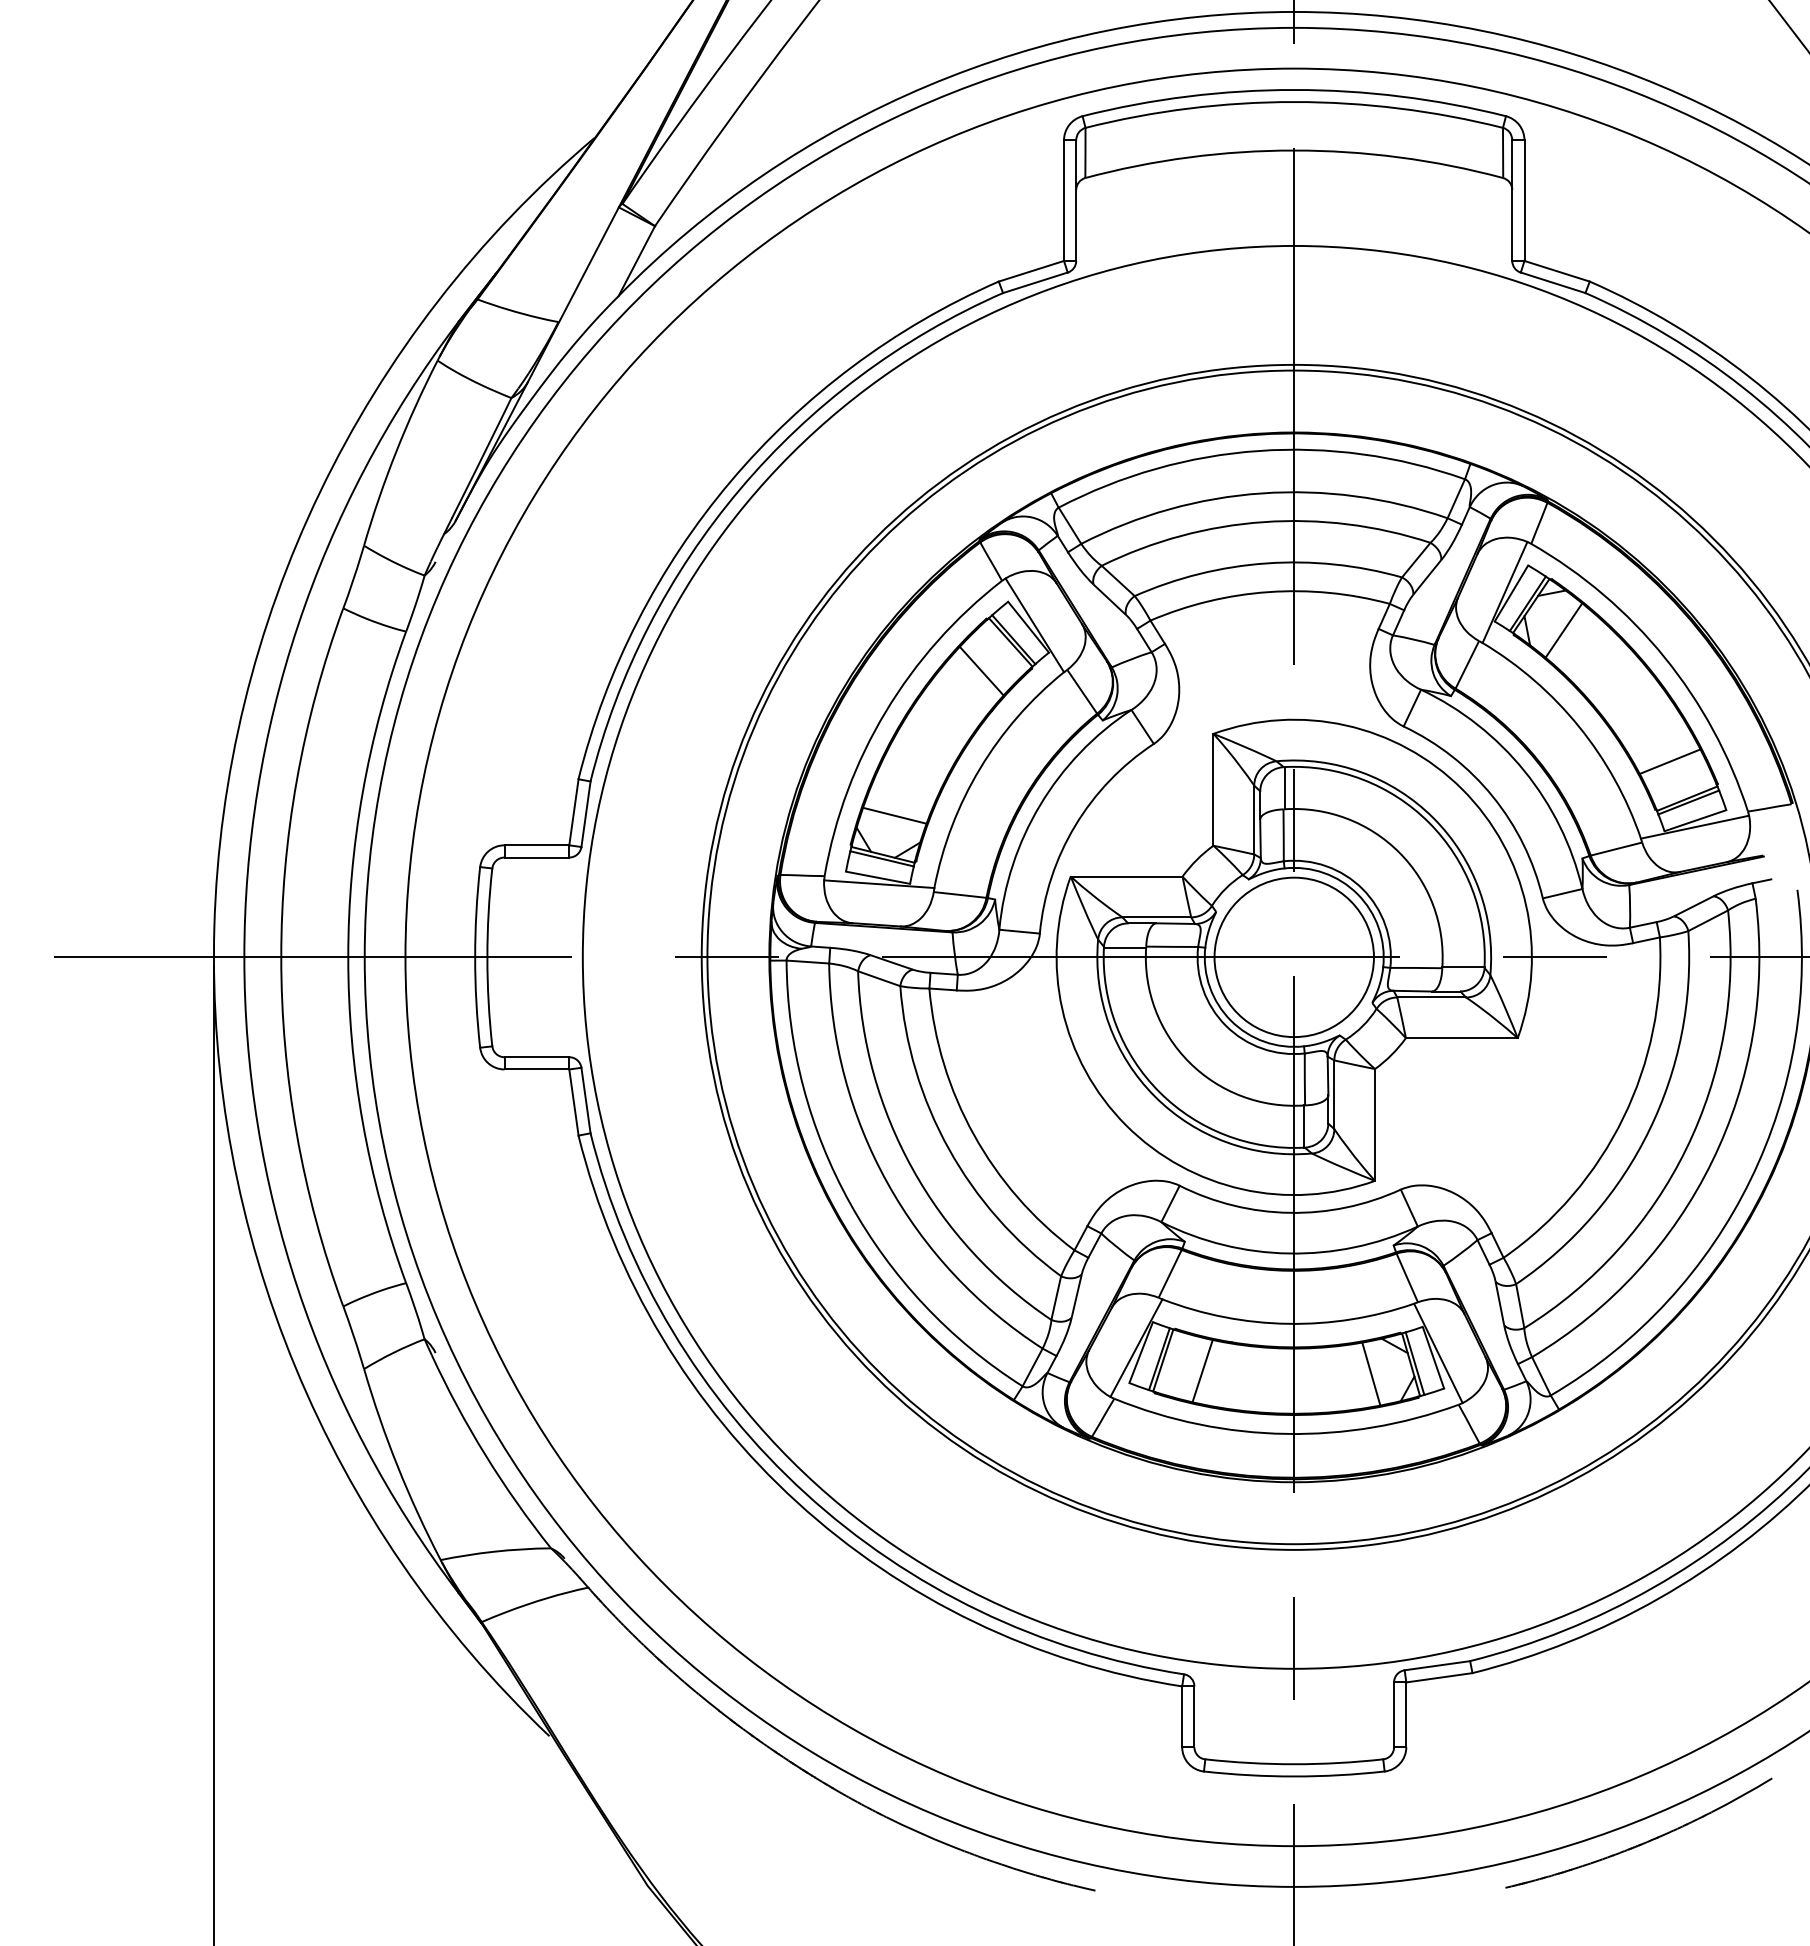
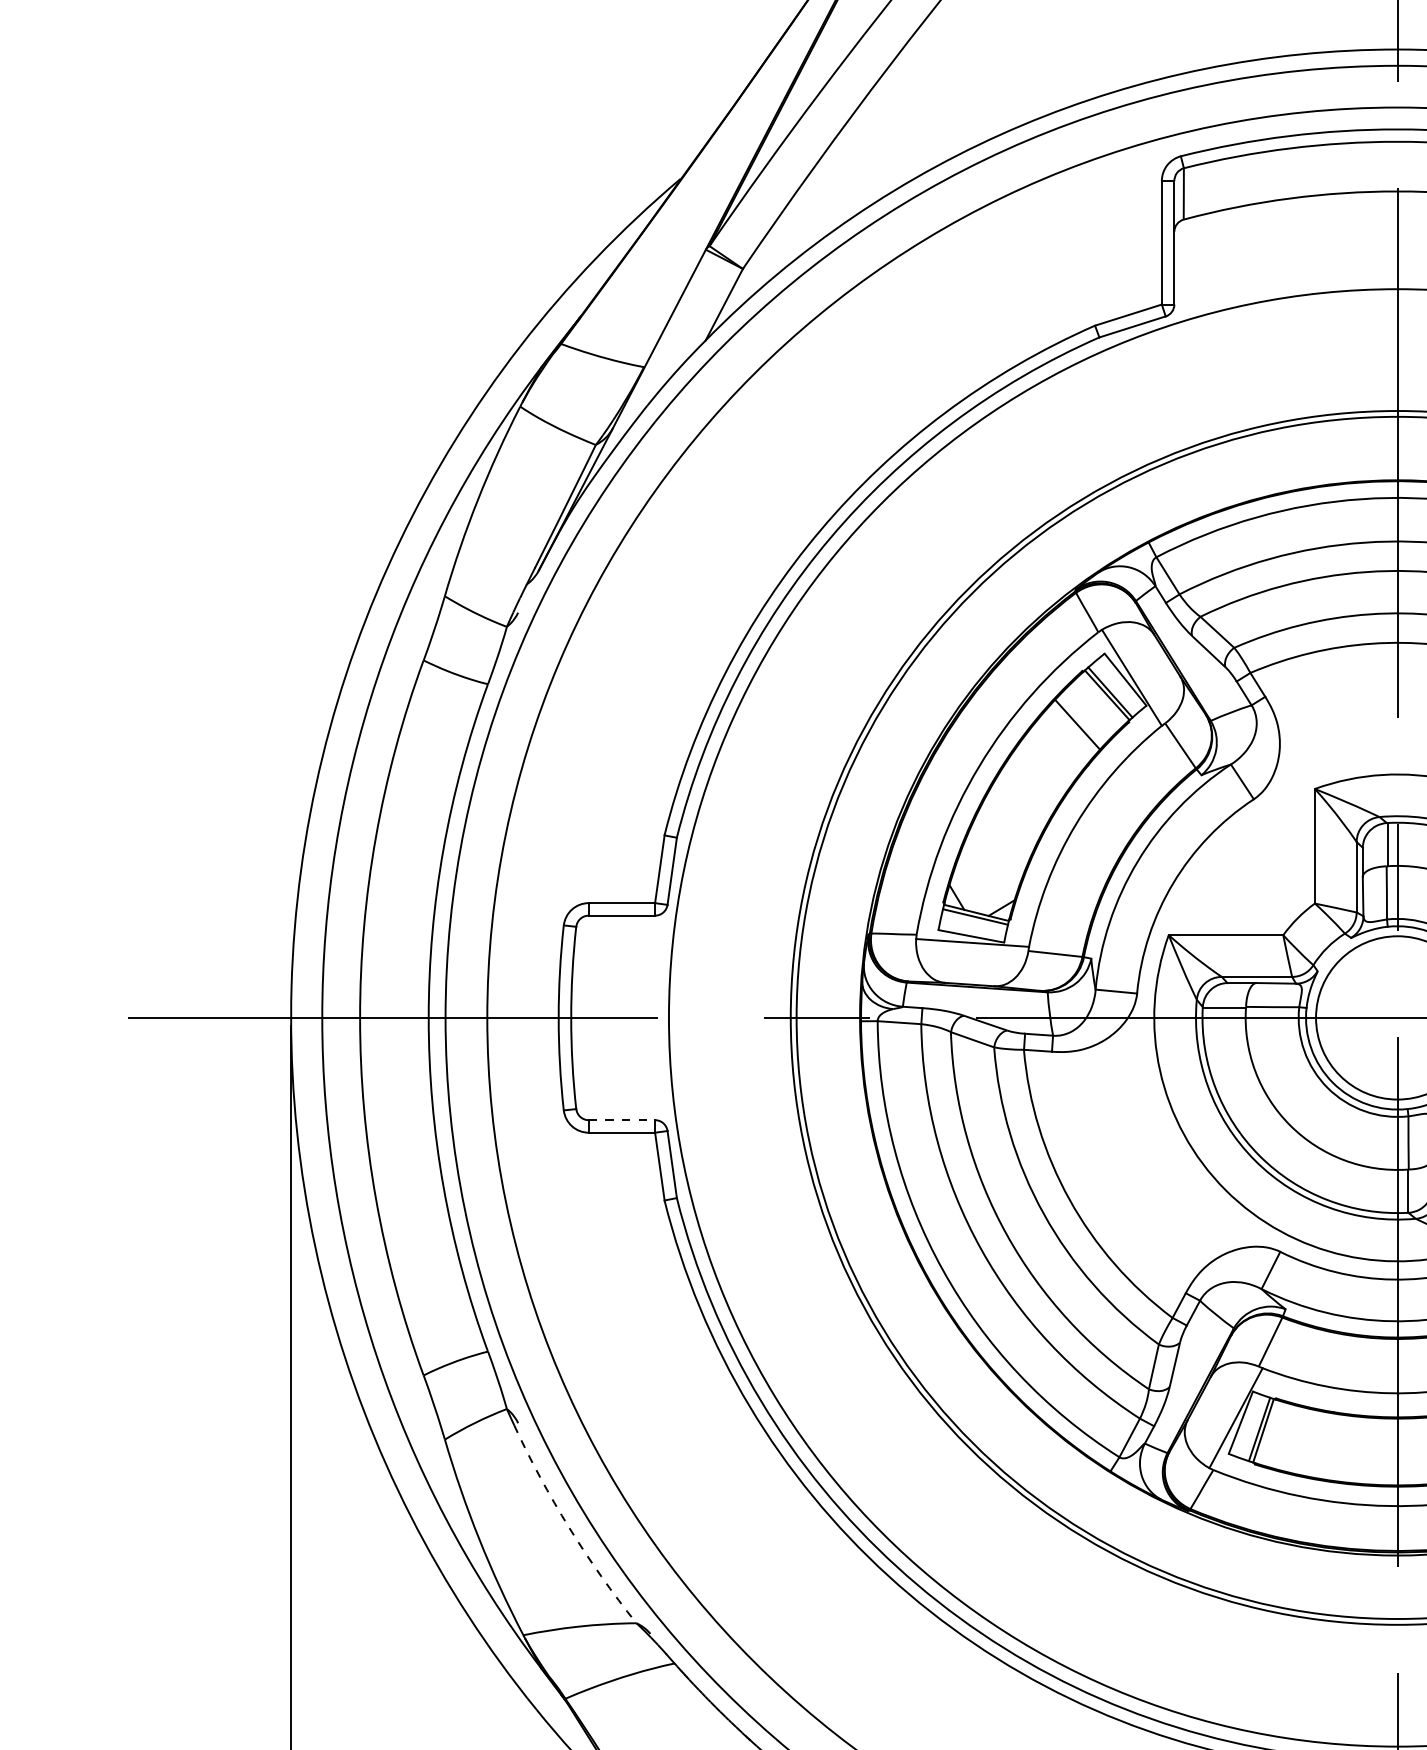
line: (894, 815) -> (988, 872), removed
line: (537, 1057) -> (622, 1120), solid -> dashed
line: (1202, 1371) -> (1303, 1442), removed
arc: (485, 1455) -> (569, 1528), solid -> dashed

